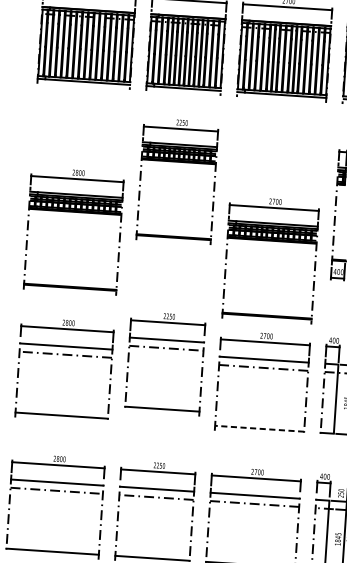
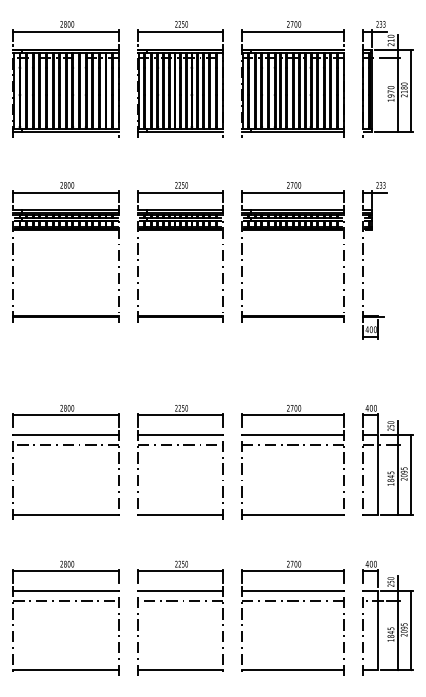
part: (178, 162) -> (180, 230), moved
part: (74, 212) -> (65, 230), moved
part: (271, 241) -> (292, 230), moved
part: (164, 348) -> (178, 445), moved
line: (259, 428) -> (292, 514), dashed -> solid

